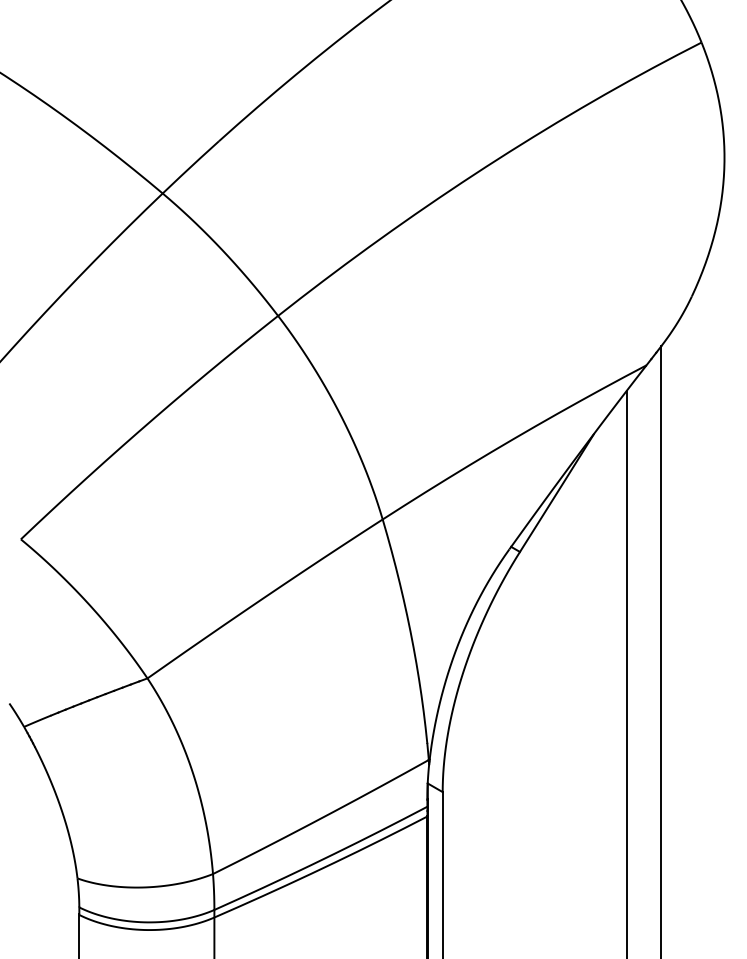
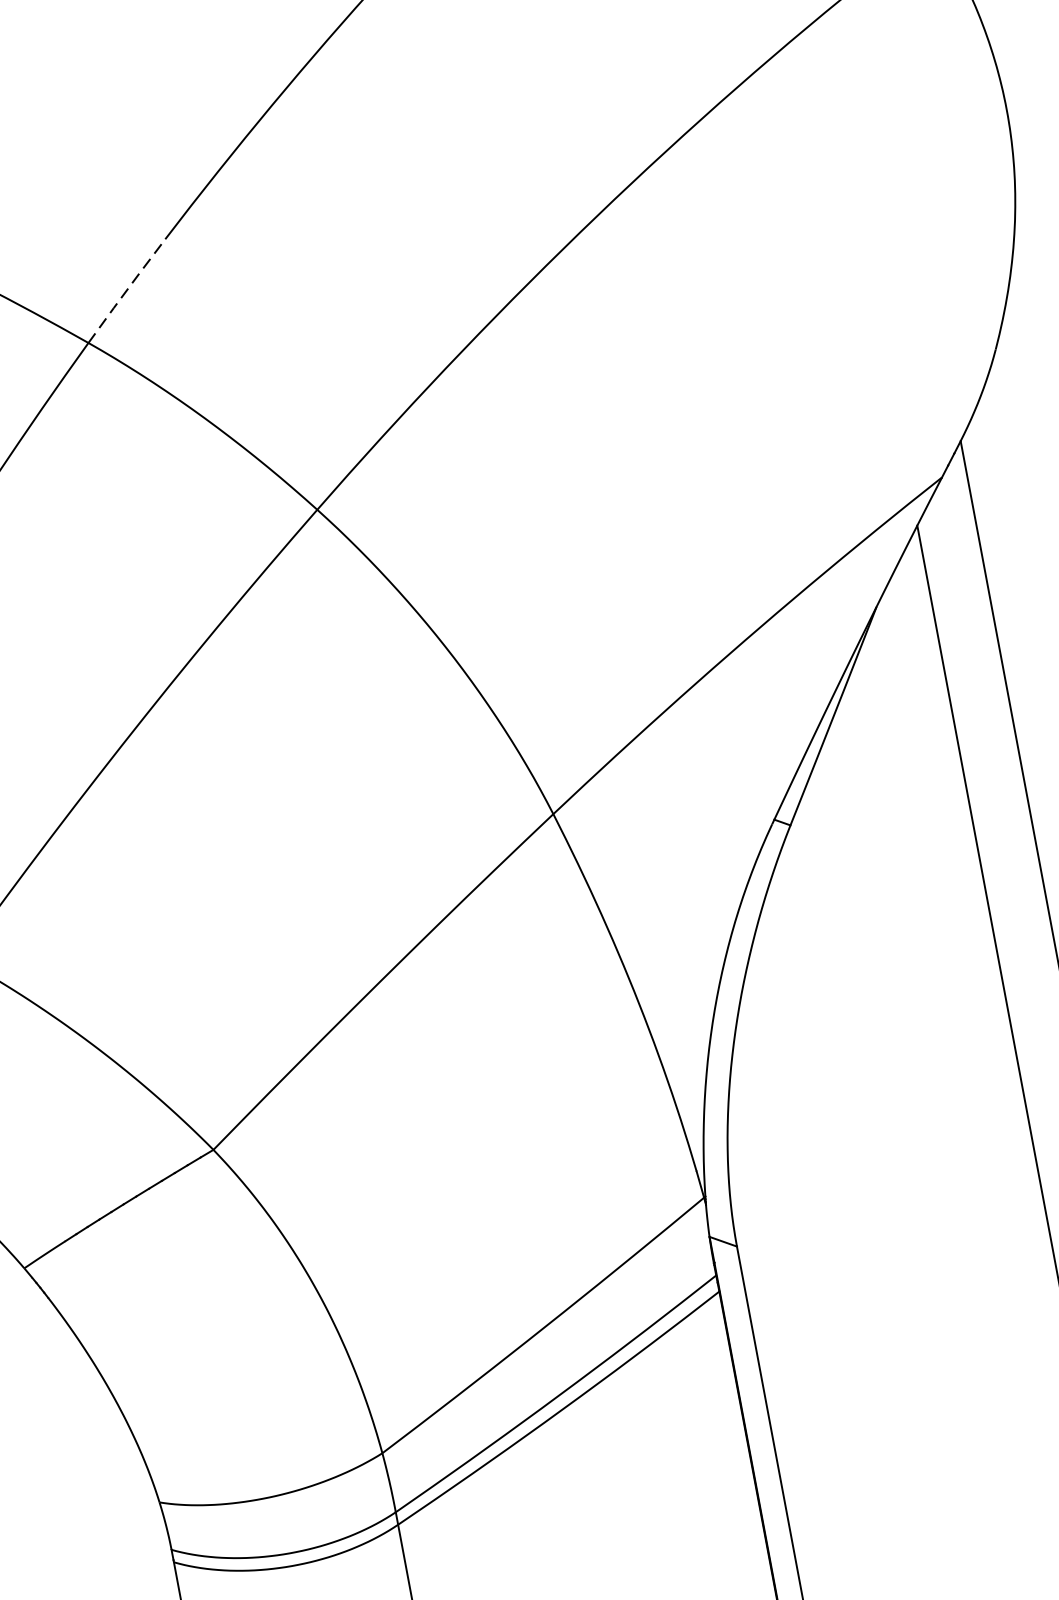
line: (190, 167) -> (126, 291), solid -> dashed

